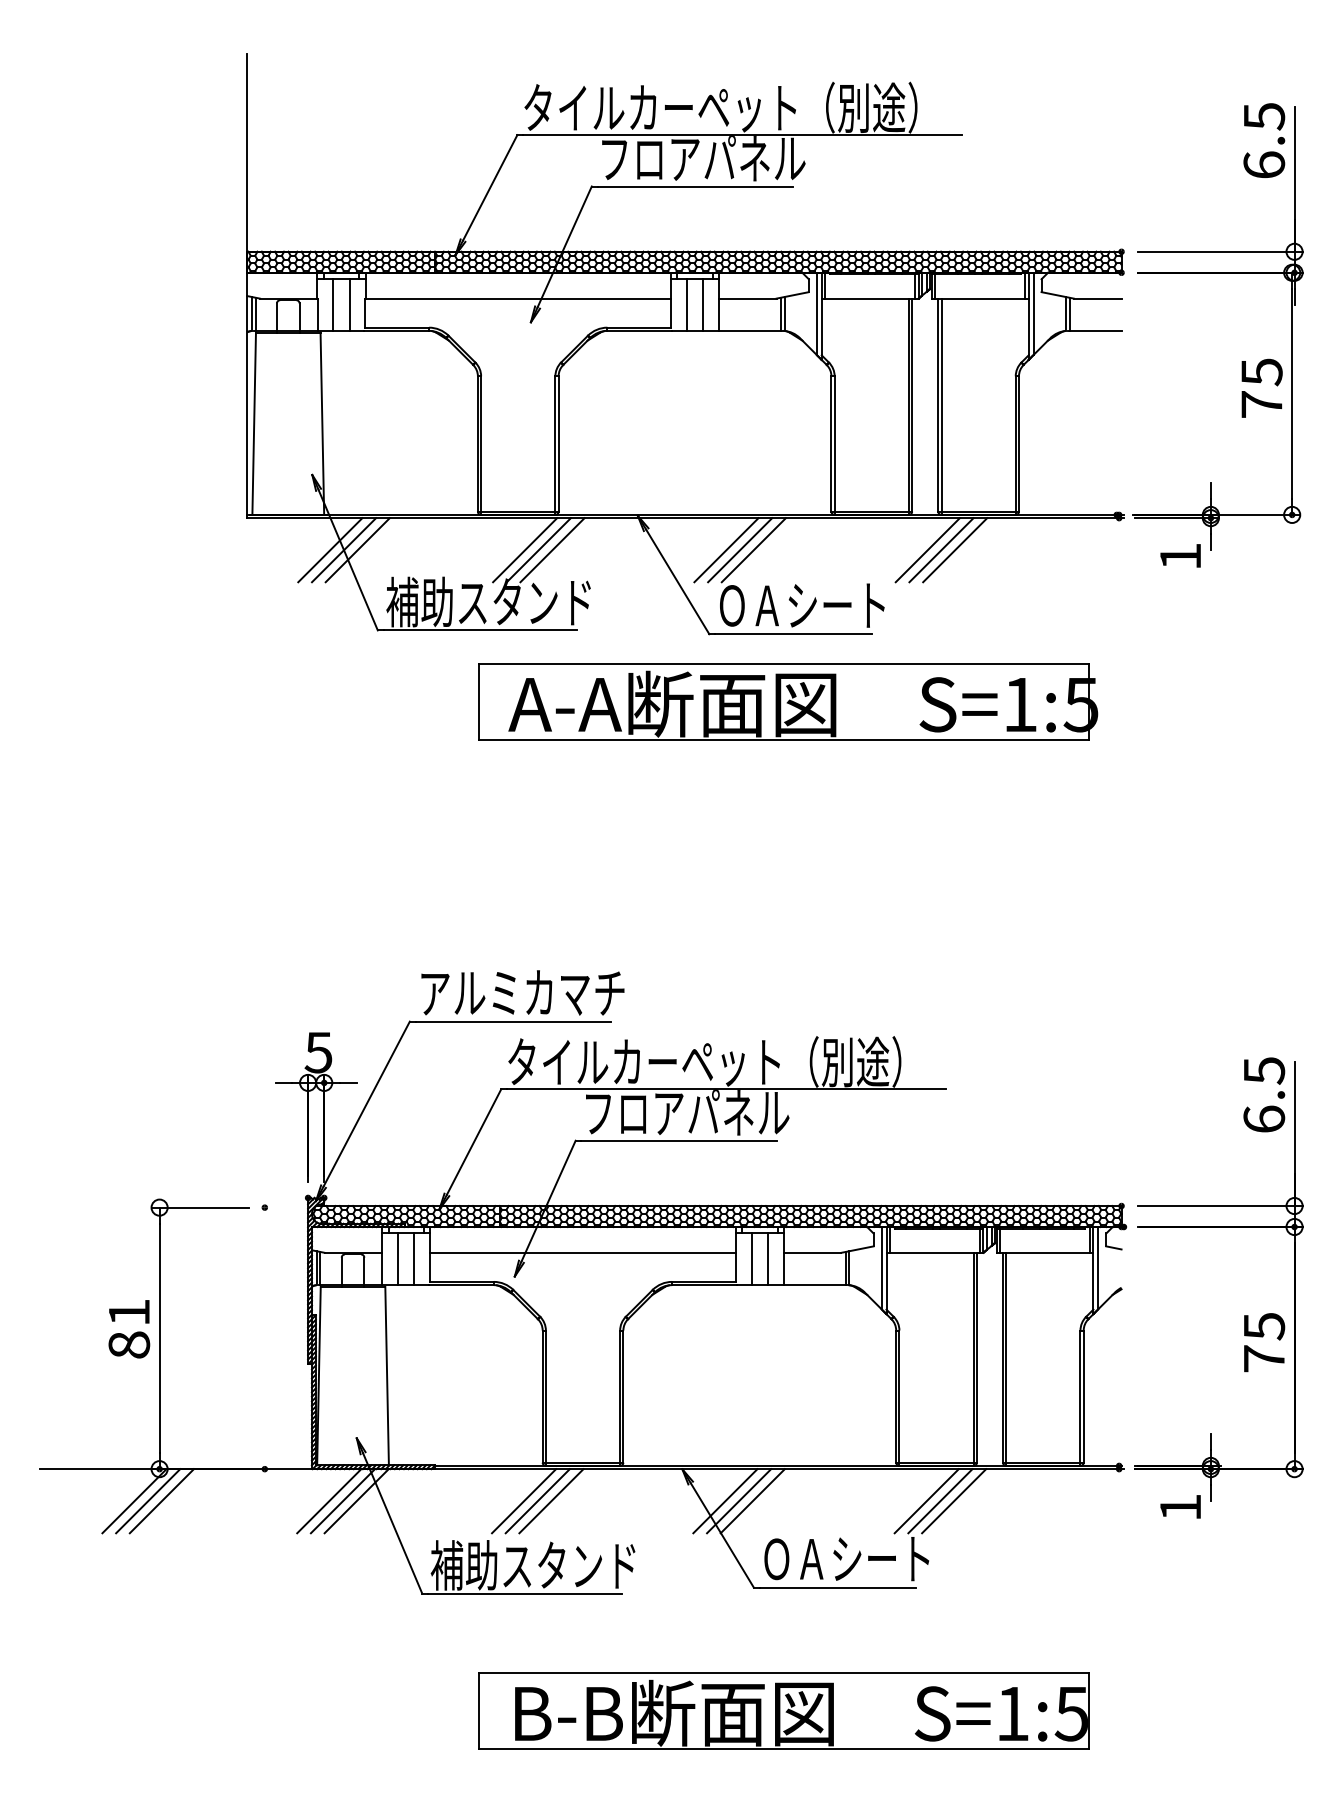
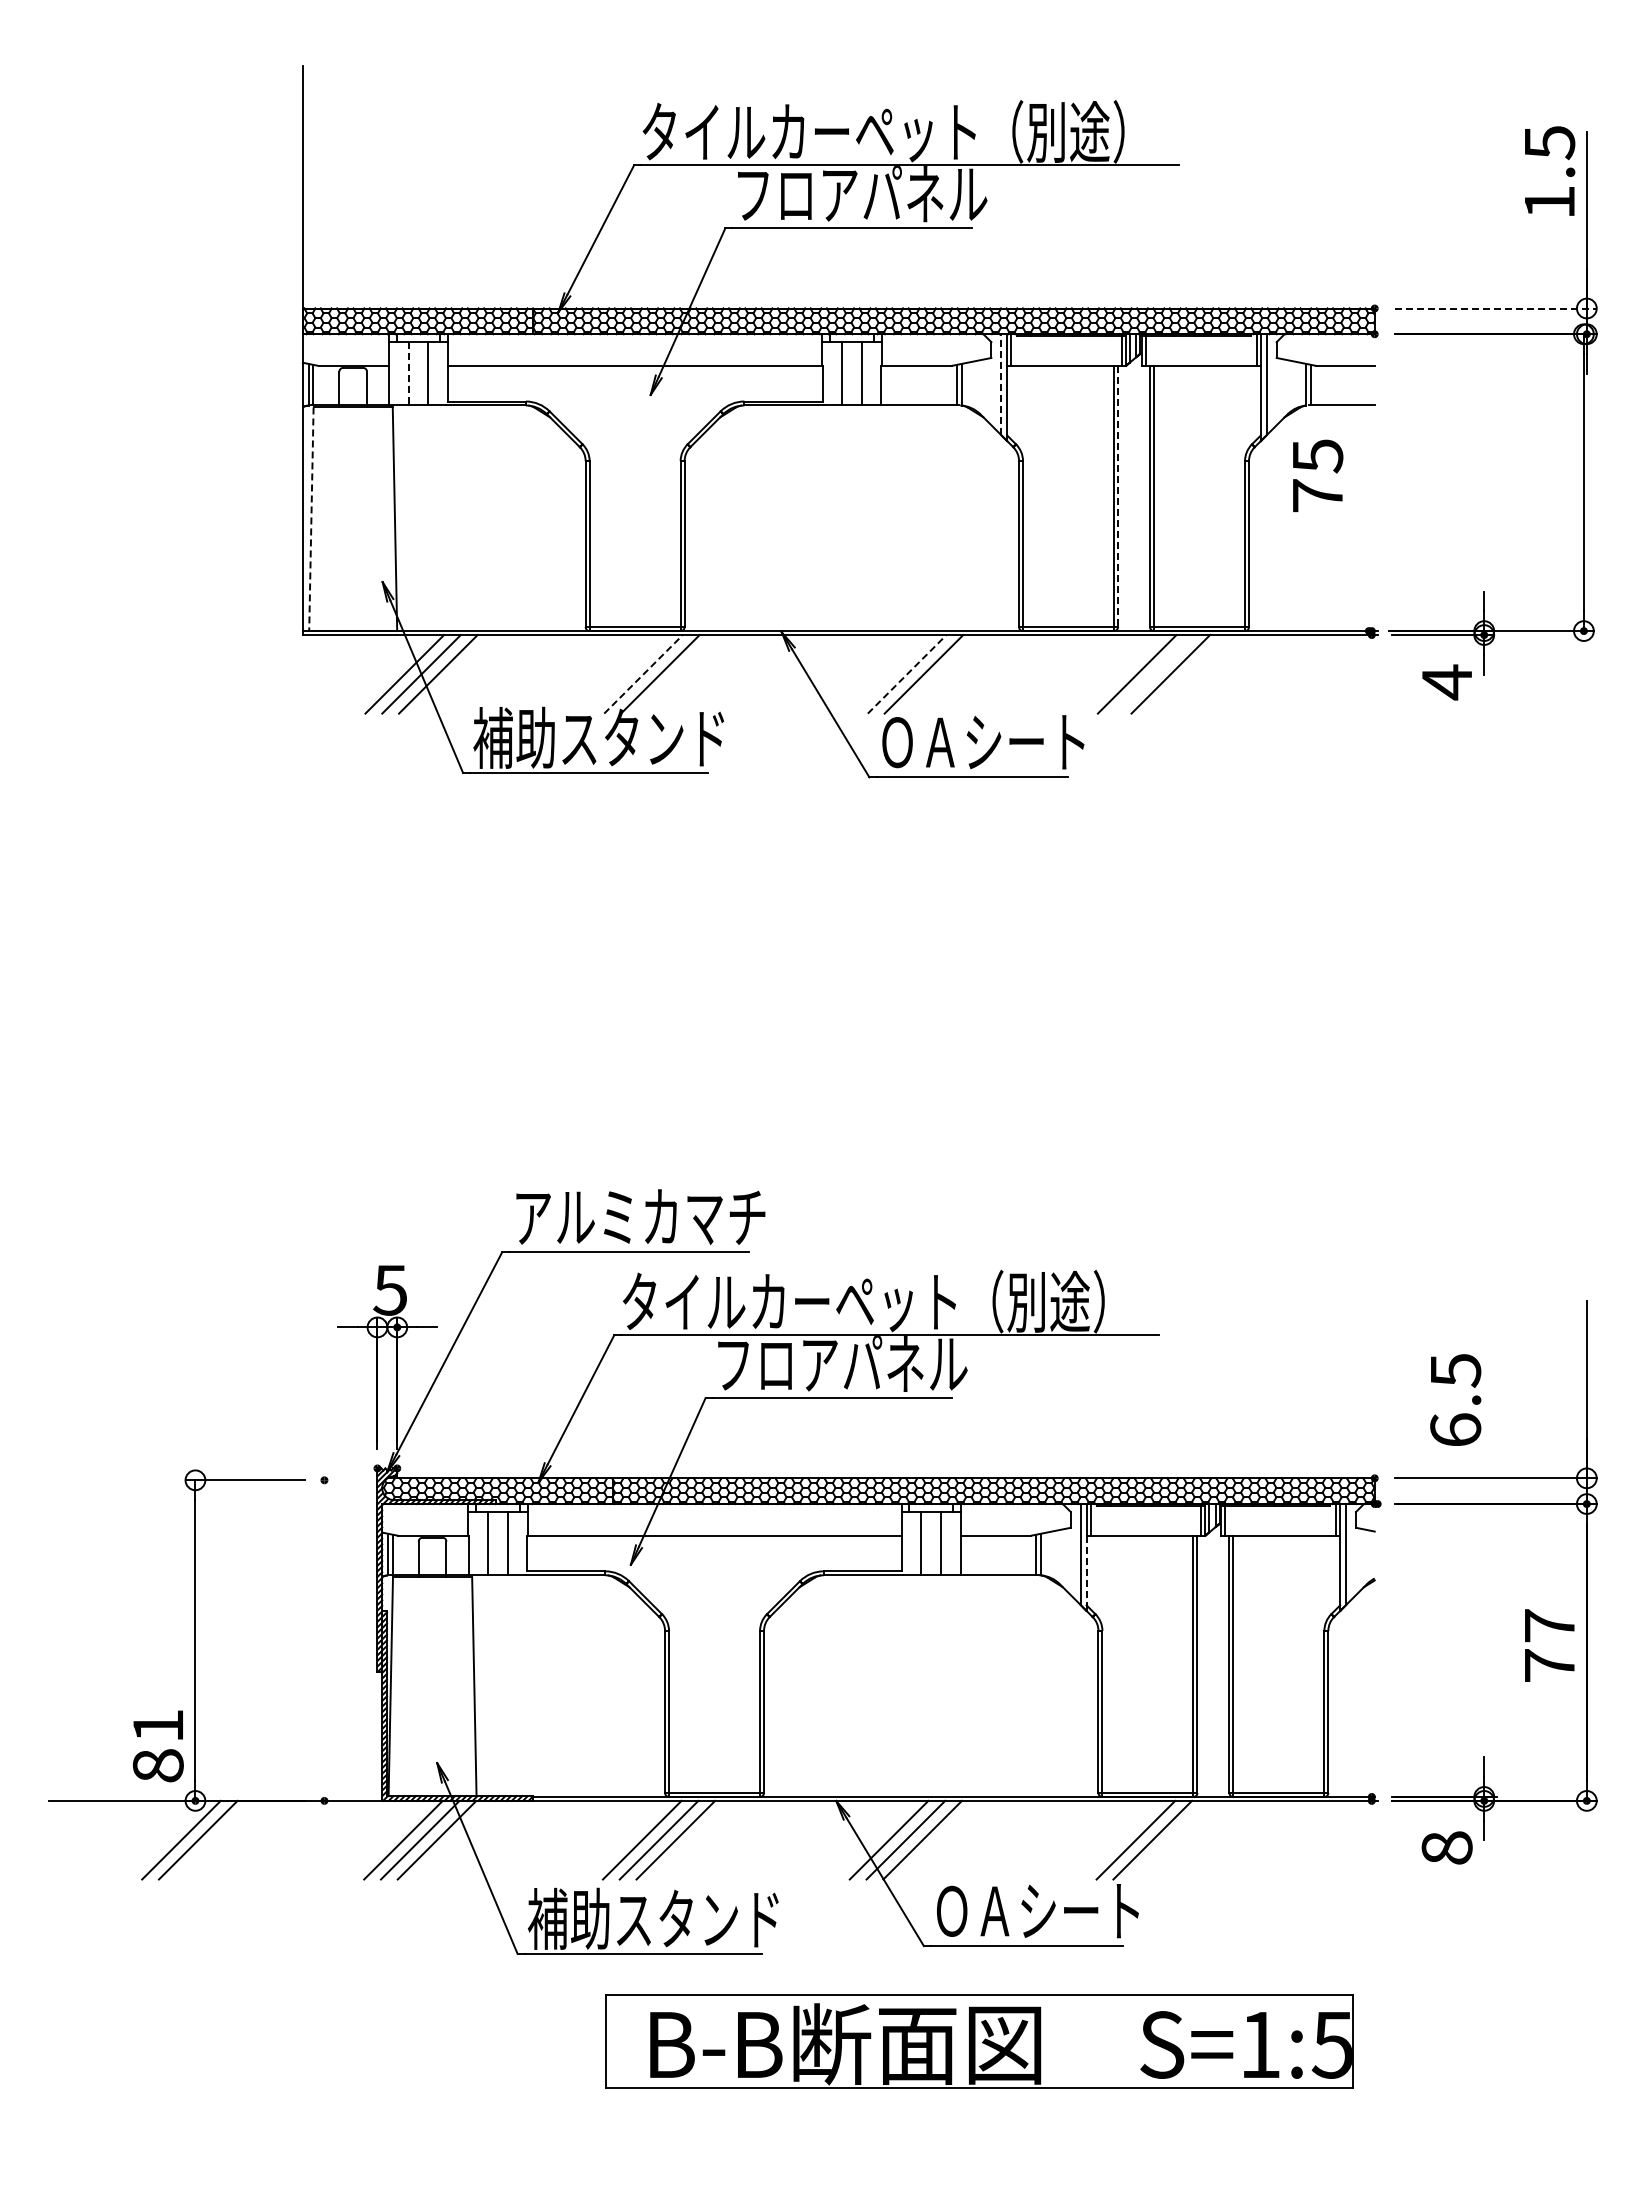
text: (1264, 164) -> (1549, 201), 6.5 -> 1.5
line: (1220, 251) -> (1496, 308), solid -> dashed
line: (333, 304) -> (408, 373), solid -> dashed
line: (817, 313) -> (1001, 384), solid -> dashed
text: (1262, 388) -> (1318, 475), moved
line: (912, 405) -> (1118, 496), solid -> dashed
line: (254, 423) -> (311, 519), solid -> dashed
line: (525, 550) -> (643, 674), solid -> dashed
line: (551, 550) -> (676, 674), removed
line: (726, 550) -> (890, 674), removed
line: (740, 550) -> (907, 674), solid -> dashed
line: (941, 550) -> (1153, 674), removed
text: (1180, 556) -> (1446, 682), 1 -> 4
part: (787, 702) -> (965, 860), removed
text: (1264, 1094) -> (1455, 1399), moved
line: (886, 1281) -> (1086, 1570), solid -> dashed
text: (1264, 1326) -> (1550, 1626), 75 -> 77
text: (129, 1329) -> (158, 1746), moved
line: (134, 1500) -> (164, 1839), removed
line: (954, 1500) -> (1169, 1839), removed
text: (1180, 1507) -> (1446, 1847), 1 -> 8
part: (783, 1711) -> (979, 2041), moved

